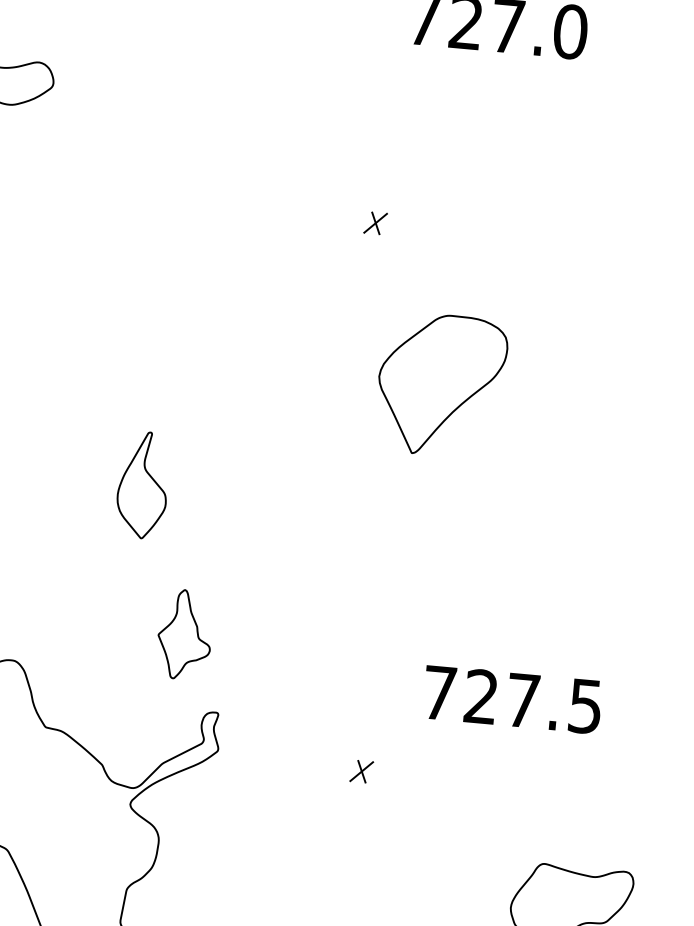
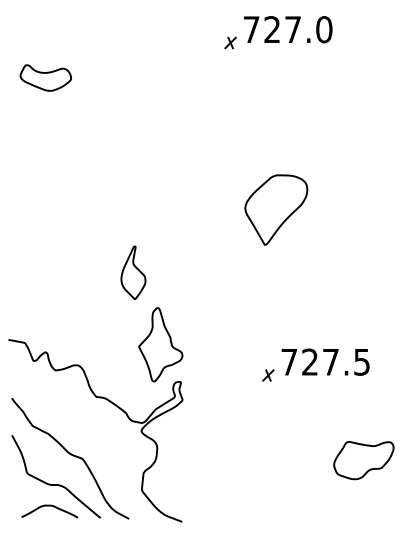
part: (375, 222) -> (230, 42), moved
part: (184, 634) -> (160, 344), size x1.67
part: (361, 771) -> (268, 375), moved

